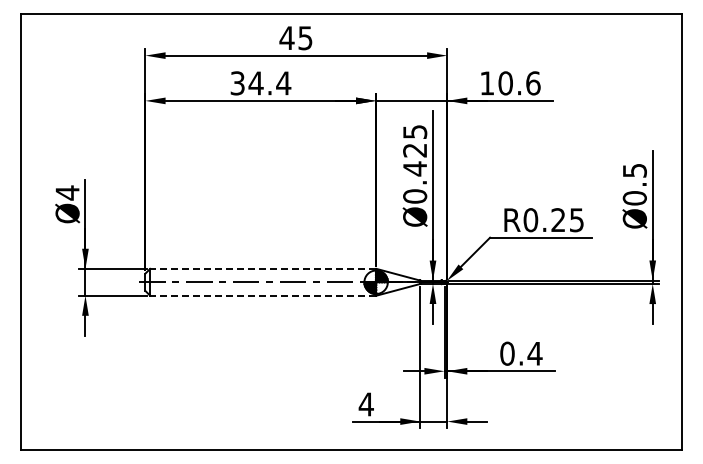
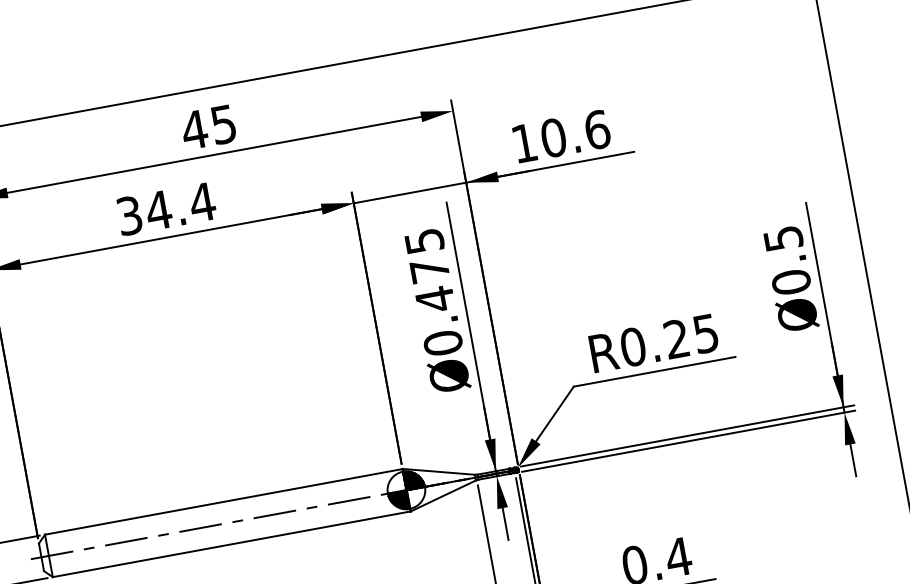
text: (414, 150) -> (428, 270), Ø0.425 -> Ø0.475
line: (263, 268) -> (224, 501), dashed -> solid
line: (263, 295) -> (232, 543), dashed -> solid

